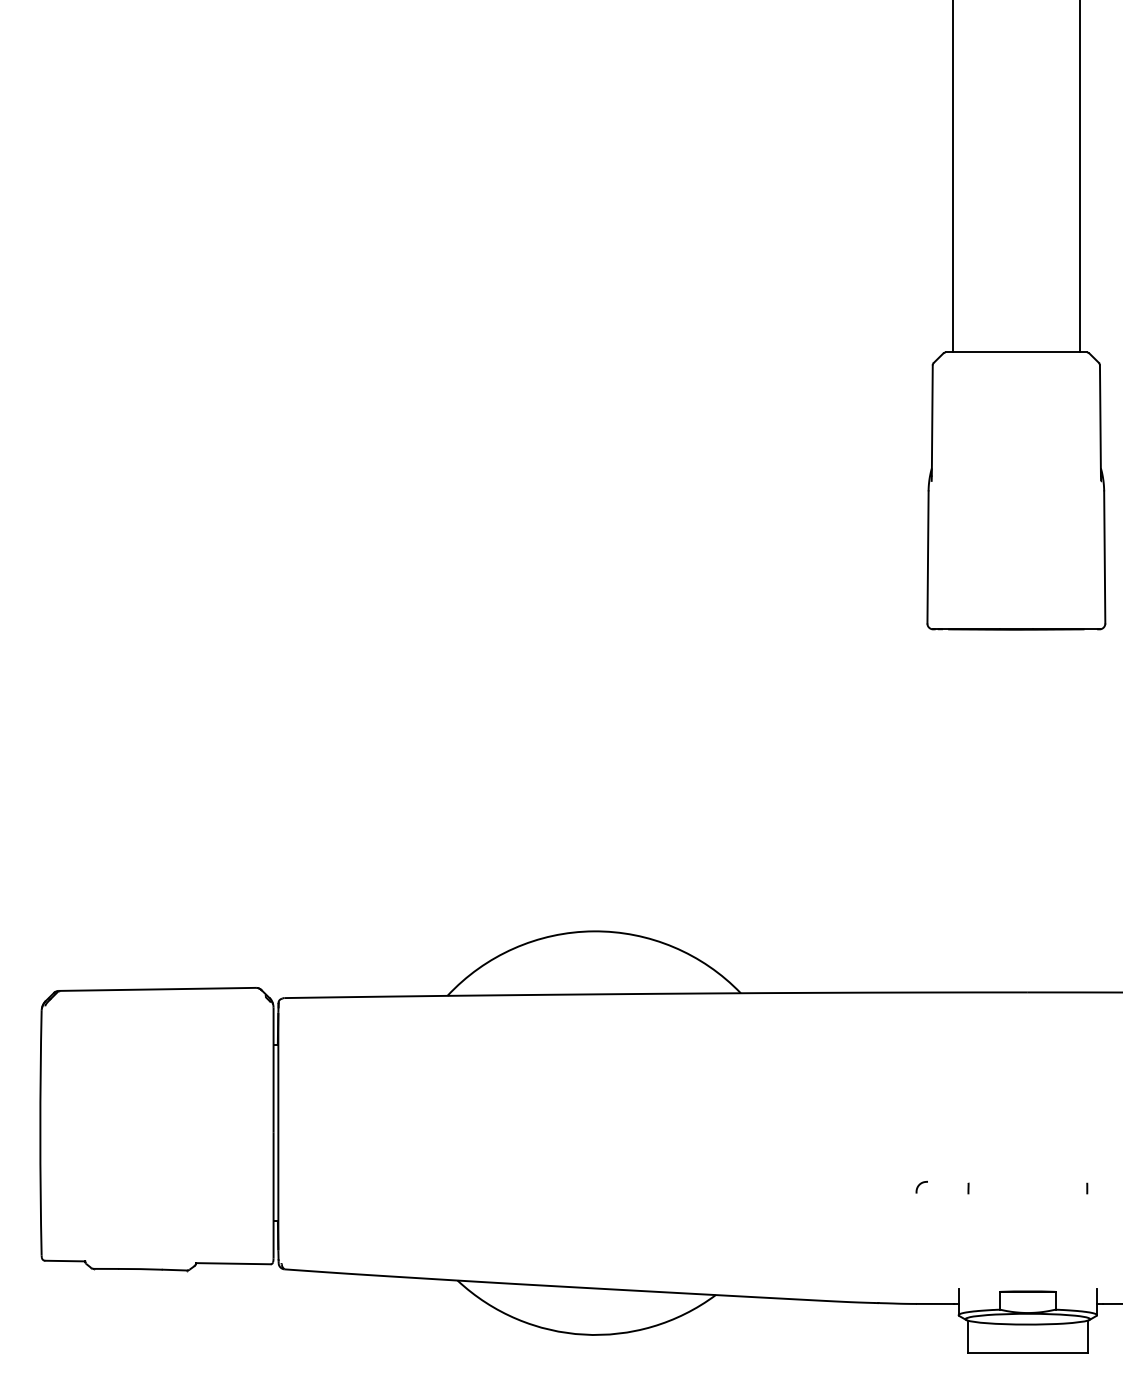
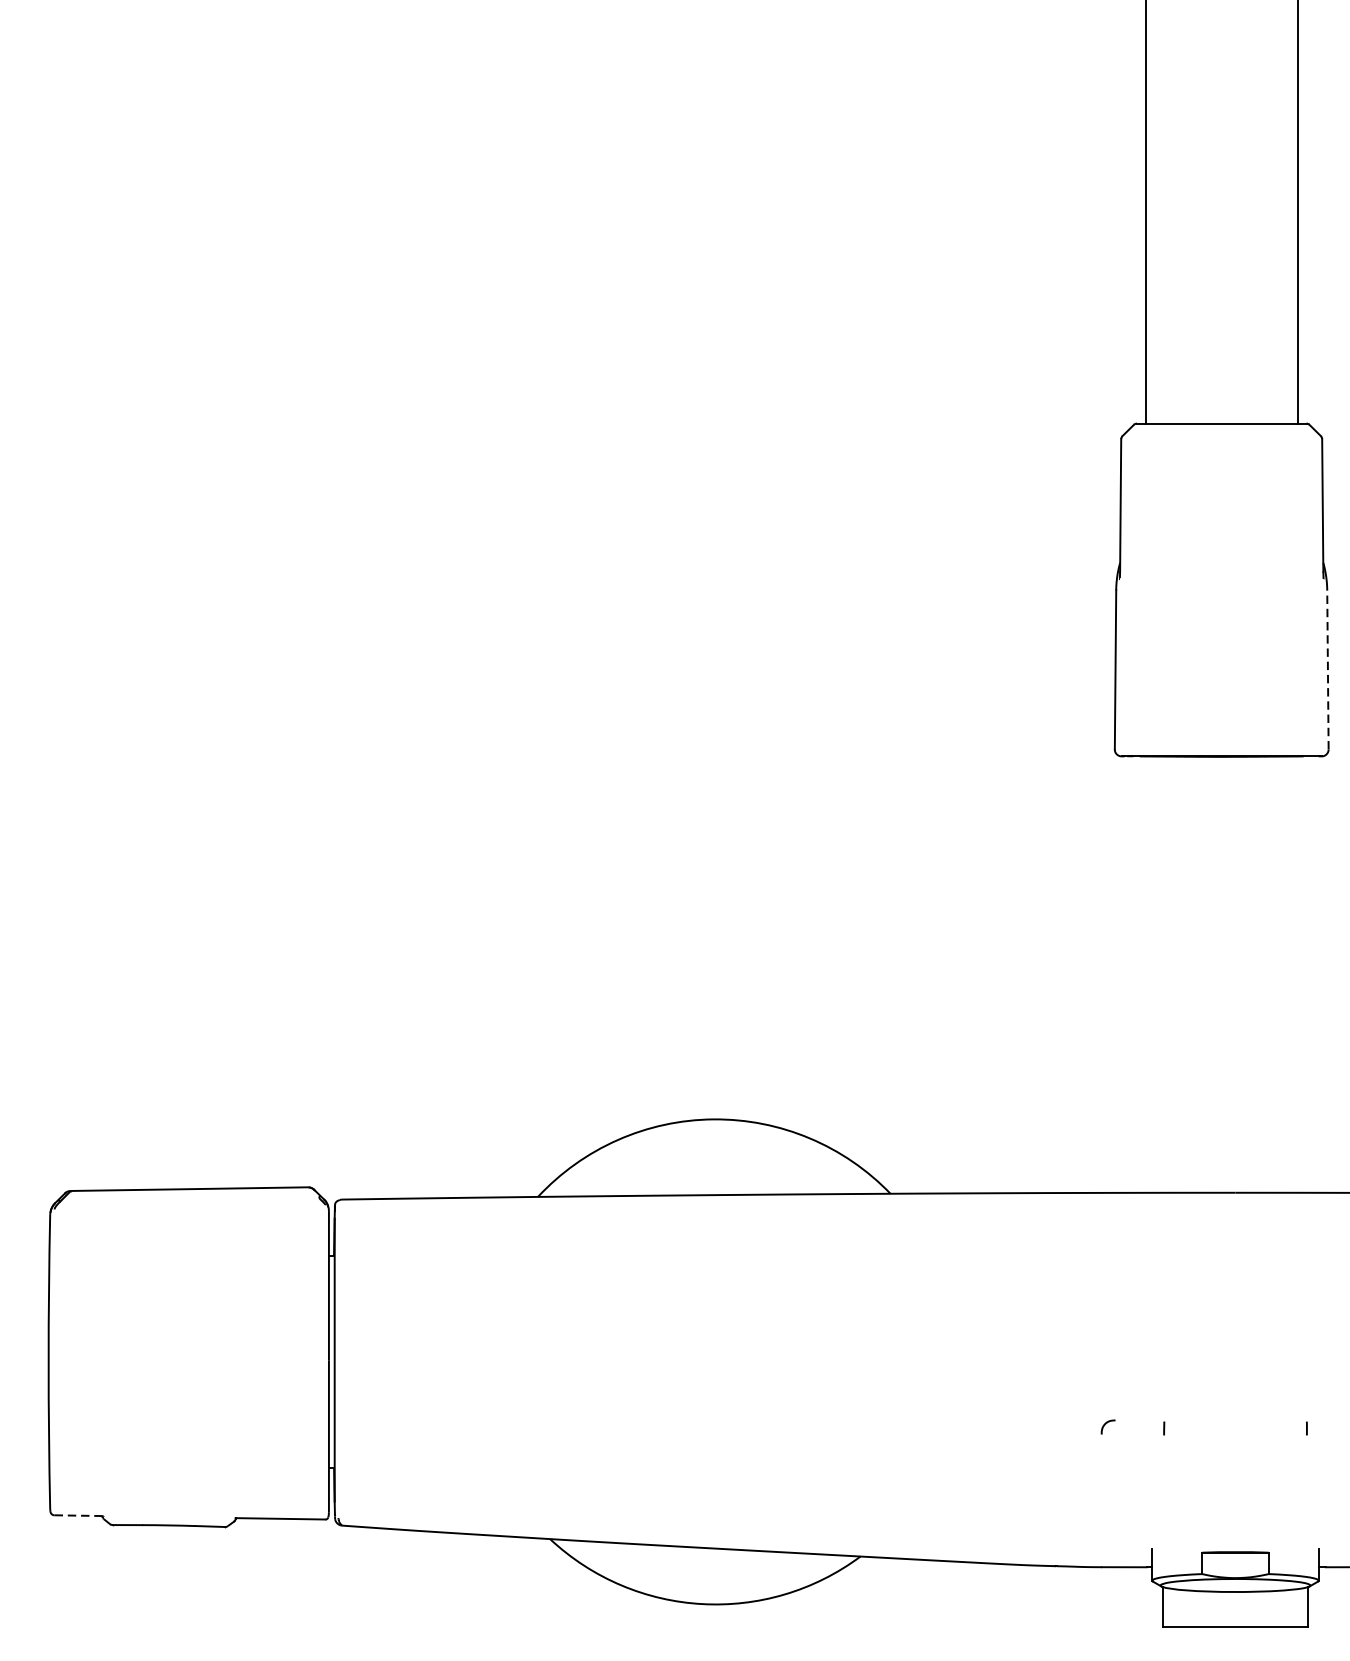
line: (1104, 556) -> (1327, 668), solid -> dashed
line: (65, 1261) -> (78, 1516), solid -> dashed

